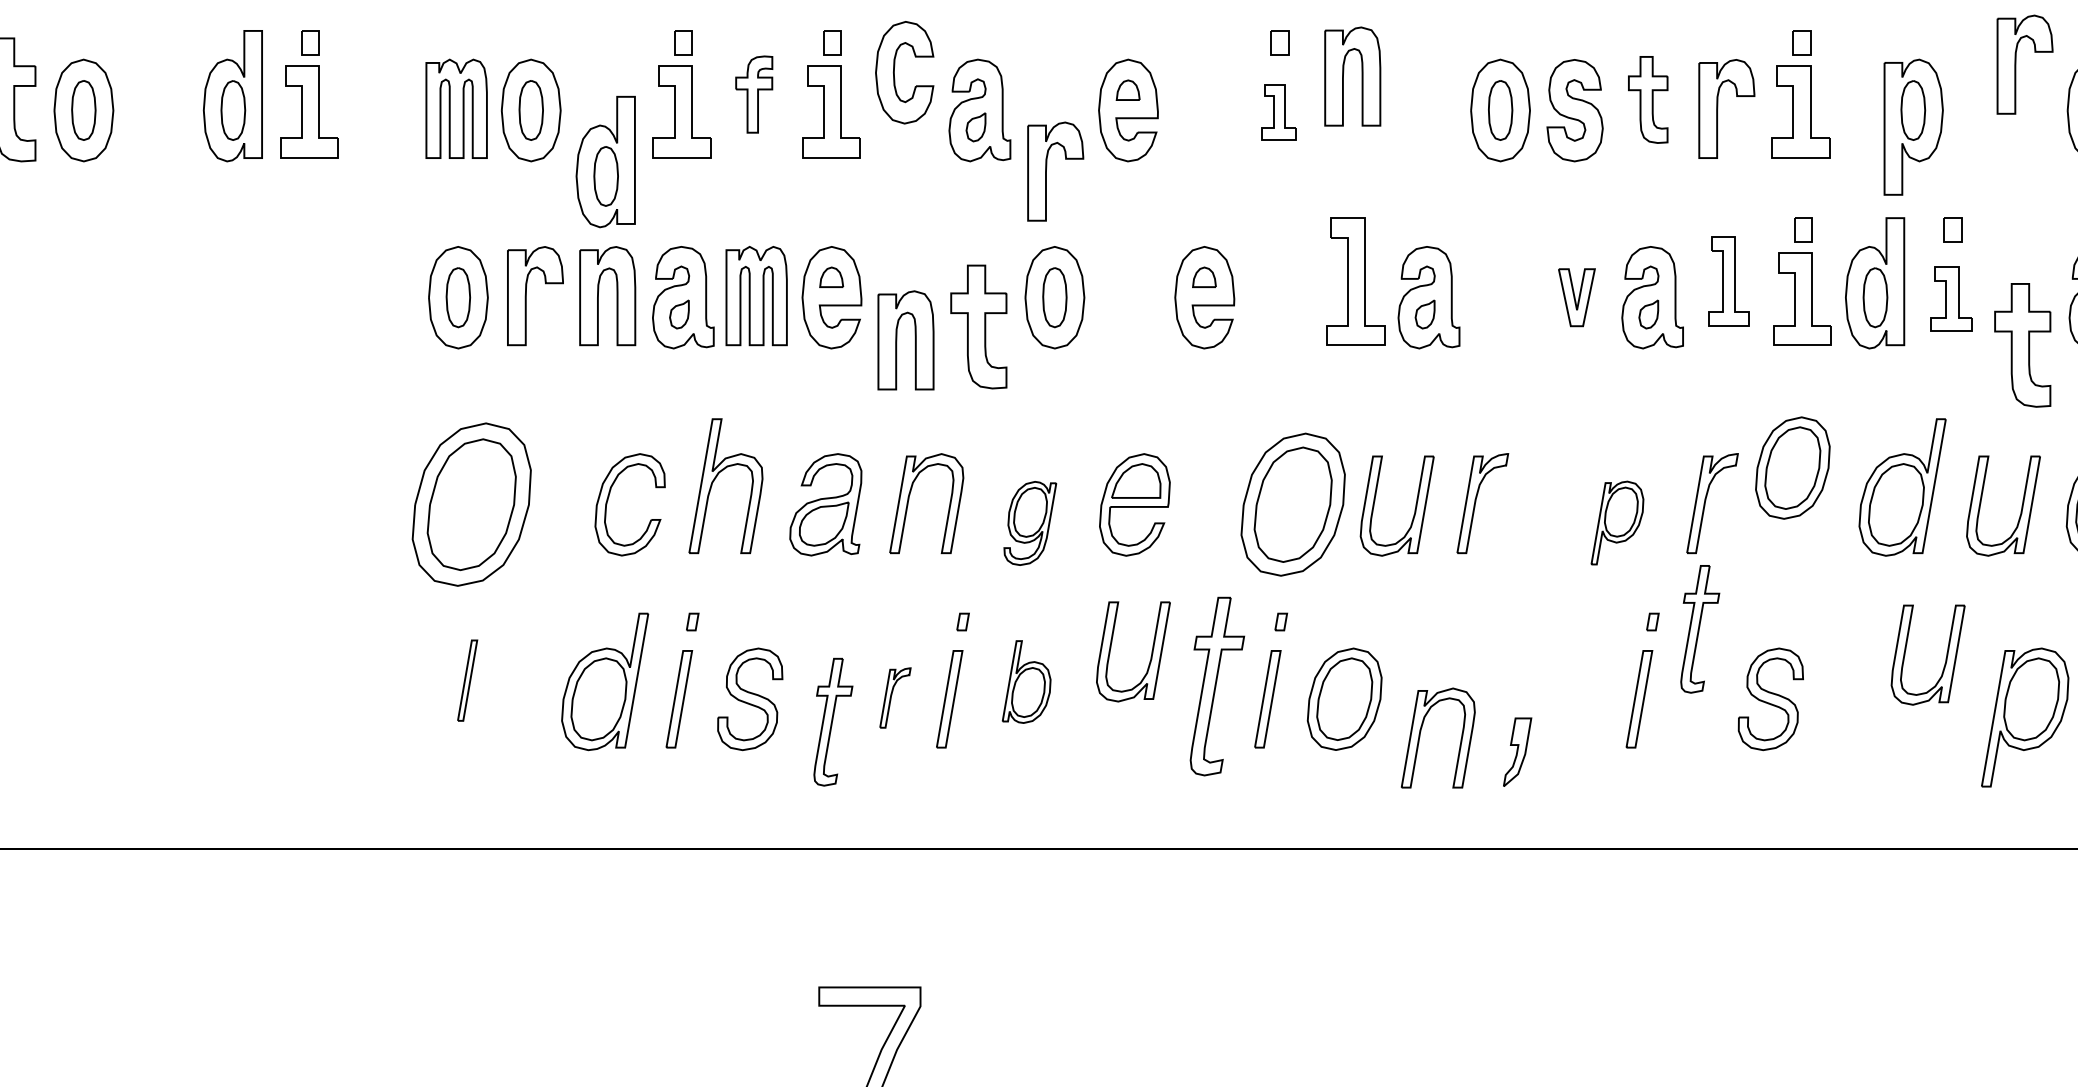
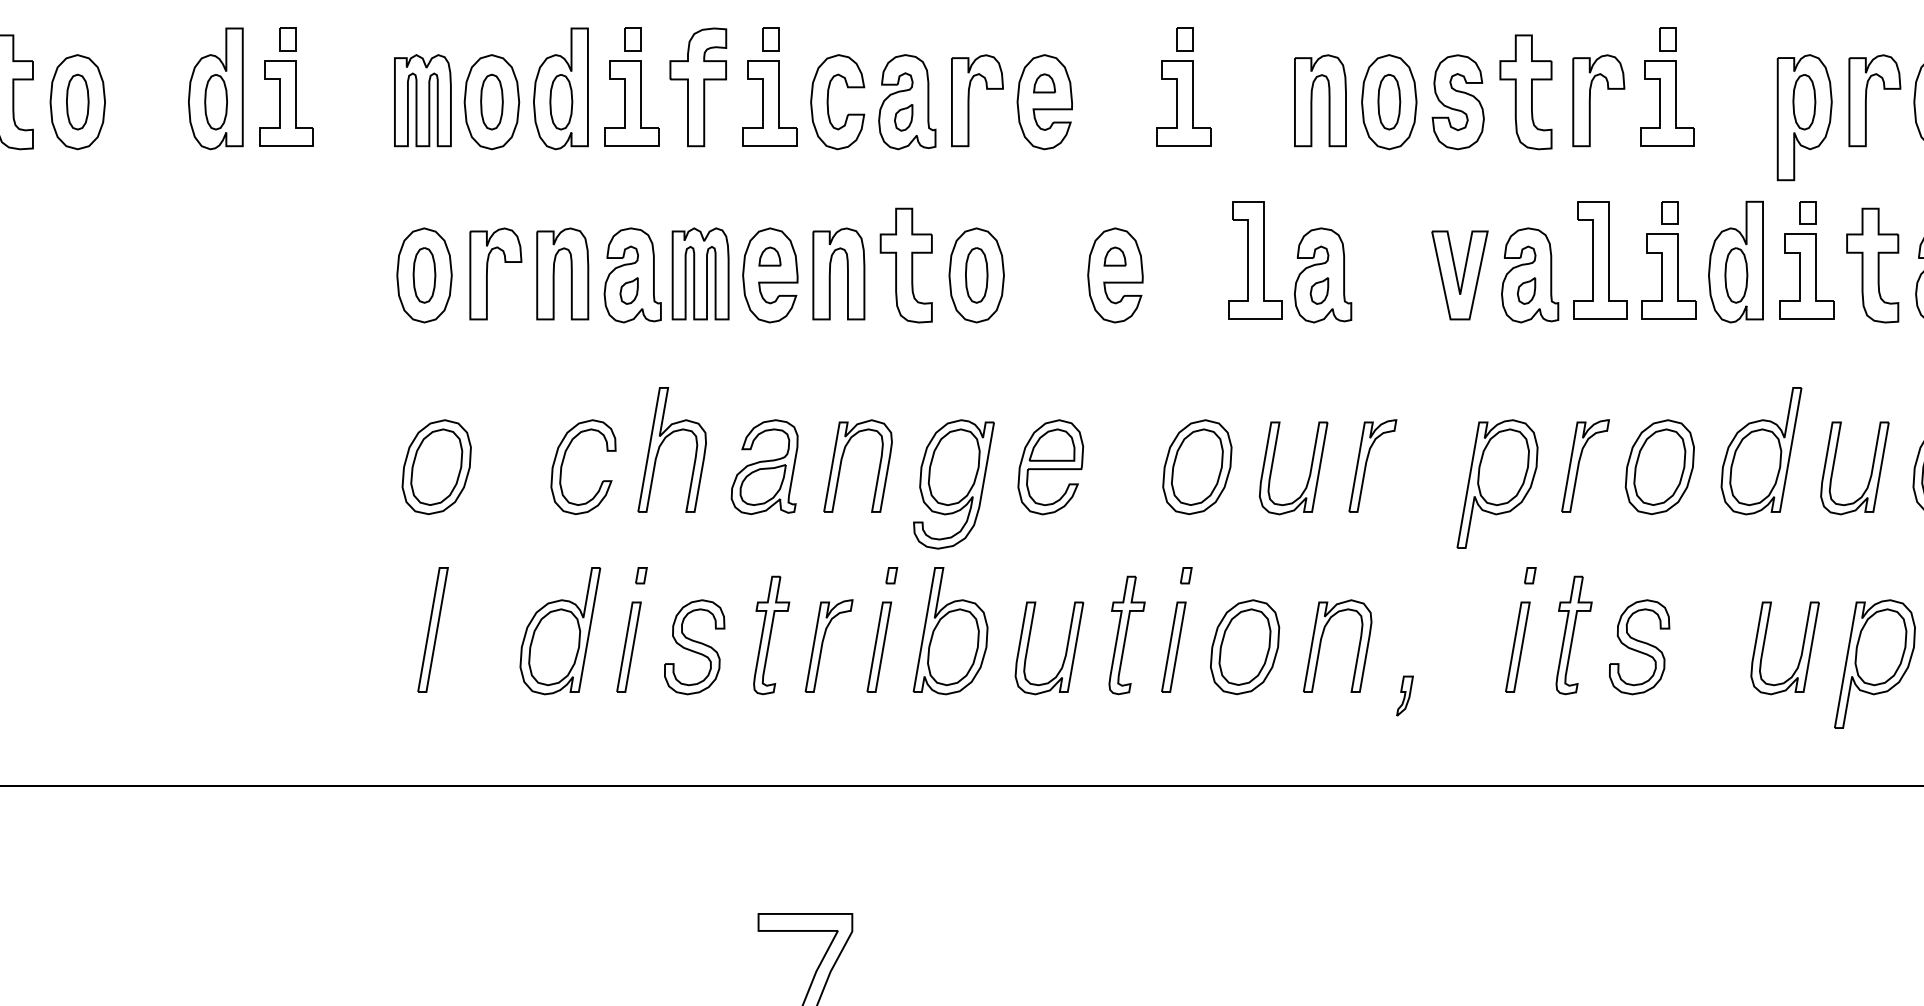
part: (2016, 64) -> (1866, 100), moved
part: (894, 73) -> (828, 102), moved
part: (1344, 76) -> (1312, 100), moved
part: (754, 94) -> (698, 87), size x1.67
part: (1647, 100) -> (1525, 92), size x1.43
part: (1278, 111) -> (1183, 103), size x1.67
part: (1913, 127) -> (1804, 117), moved
part: (605, 161) -> (560, 88), moved
part: (1047, 171) -> (969, 100), moved
part: (1728, 281) -> (1600, 260), size x1.43
part: (1576, 297) -> (1459, 275), size x1.67
part: (1951, 298) -> (1806, 276), size x1.43
part: (977, 326) -> (905, 265), moved
part: (896, 339) -> (830, 273), moved
part: (2022, 345) -> (1872, 265), moved
part: (1792, 468) -> (1659, 467), moved
part: (471, 505) -> (436, 467), size x0.62
part: (1293, 505) -> (1197, 467), size x0.71
part: (1617, 522) -> (1497, 483), size x1.67
part: (1029, 523) -> (953, 484), size x1.67
part: (1699, 629) -> (1573, 635), moved
part: (1150, 654) -> (1065, 650), moved
part: (1945, 656) -> (1801, 649), moved
part: (467, 680) -> (432, 629), size x1.67
part: (1026, 682) -> (950, 631), size x1.67
part: (1216, 686) -> (1126, 635), size x0.71
part: (894, 697) -> (828, 645), size x1.67
part: (833, 722) -> (771, 635), moved
part: (1420, 736) -> (1321, 644), moved
part: (1516, 751) -> (1404, 695), size x0.62

